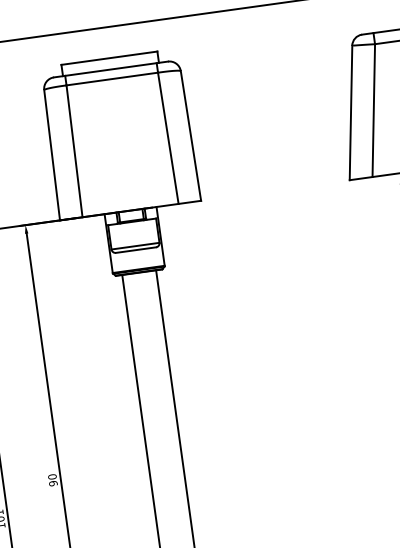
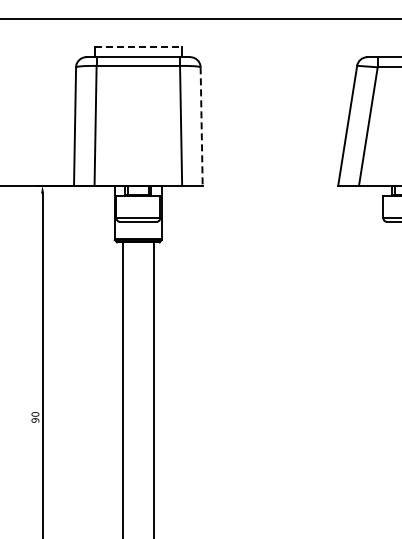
line: (109, 57) -> (138, 46), solid -> dashed
line: (190, 136) -> (201, 127), solid -> dashed

